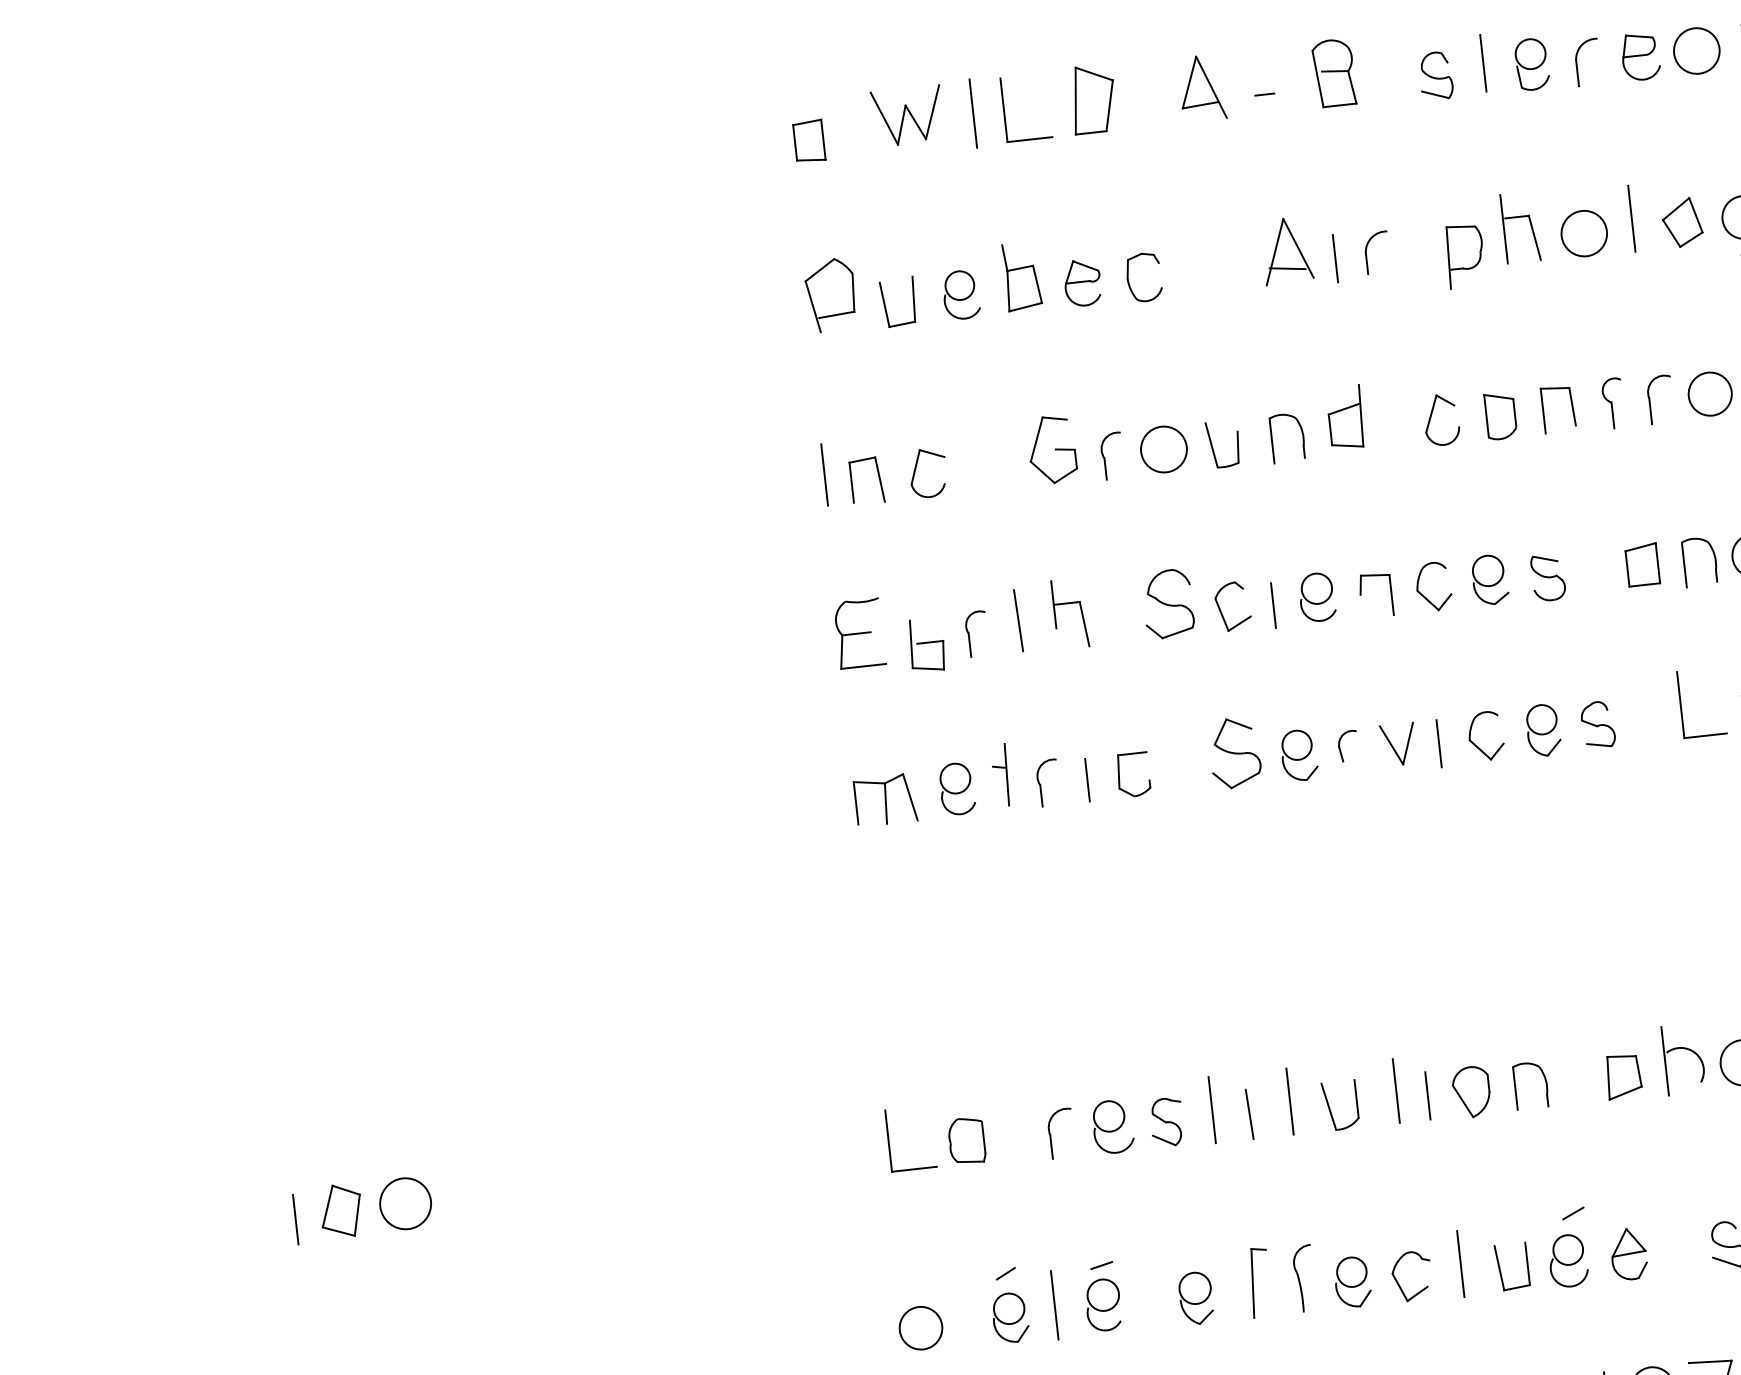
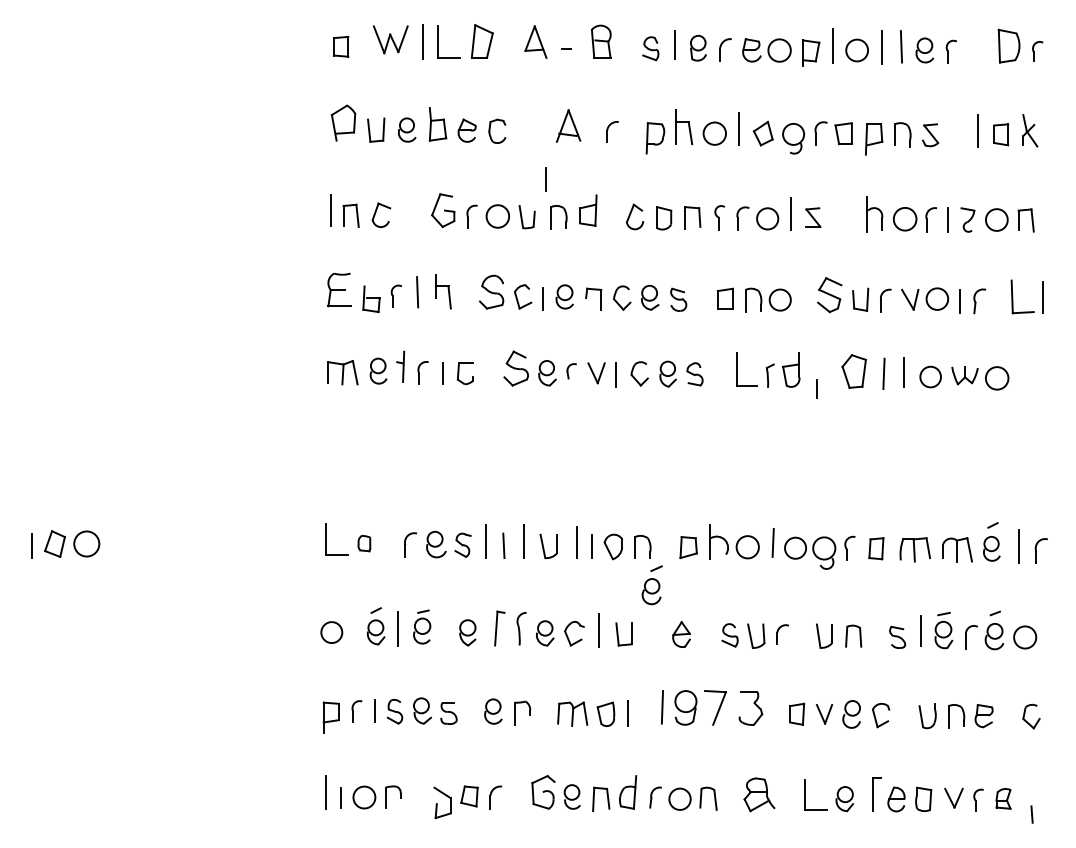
line: (1334, 258) -> (545, 179), moved
part: (967, 1140) -> (364, 543), size x0.7
part: (1566, 1248) -> (651, 585), moved

